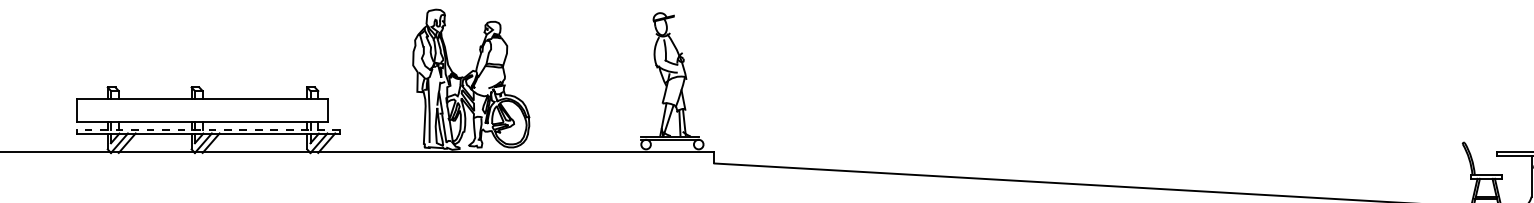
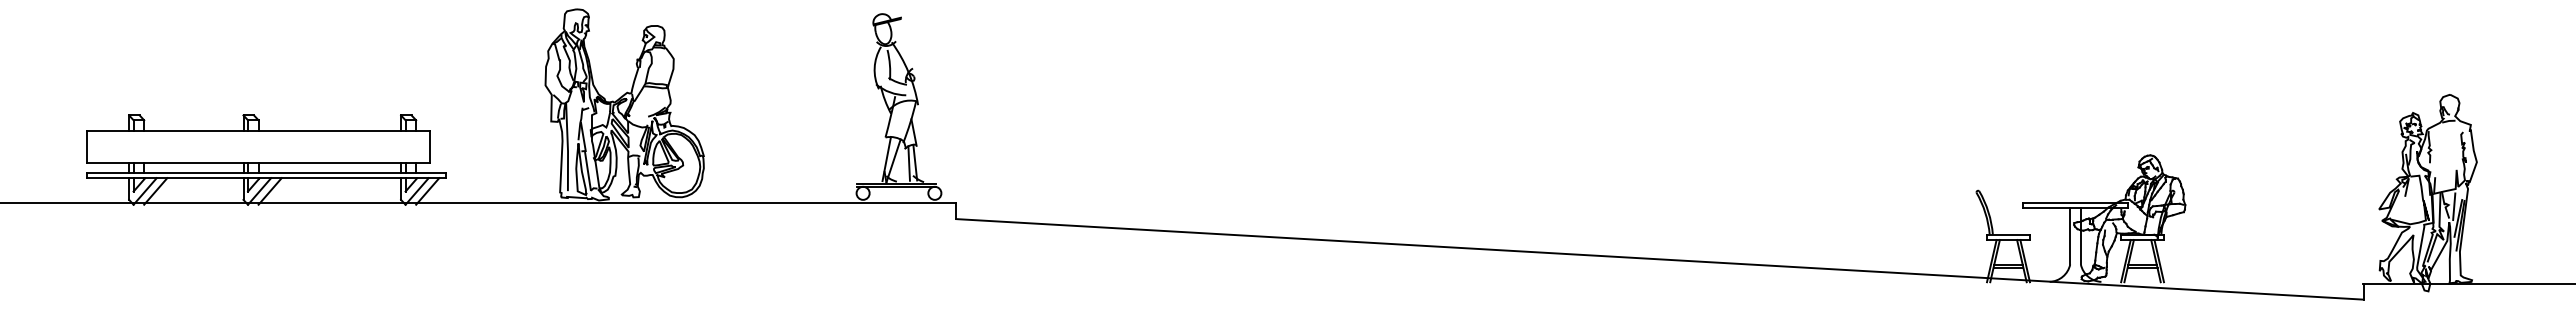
line: (207, 130) -> (265, 173), dashed -> solid

